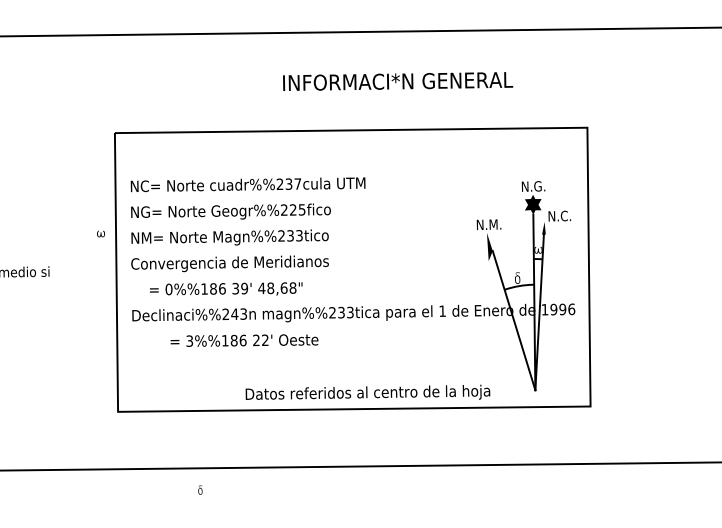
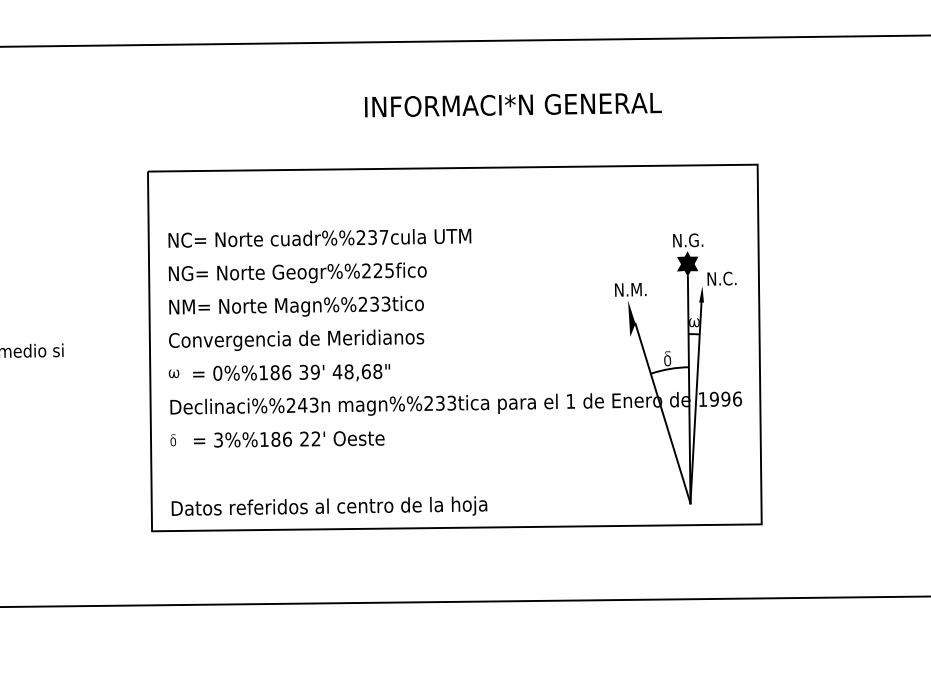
part: (100, 233) -> (173, 373), moved
text: (244, 340) -> (289, 439), moved
text: (367, 391) -> (329, 505), moved
part: (199, 490) -> (172, 440), moved

